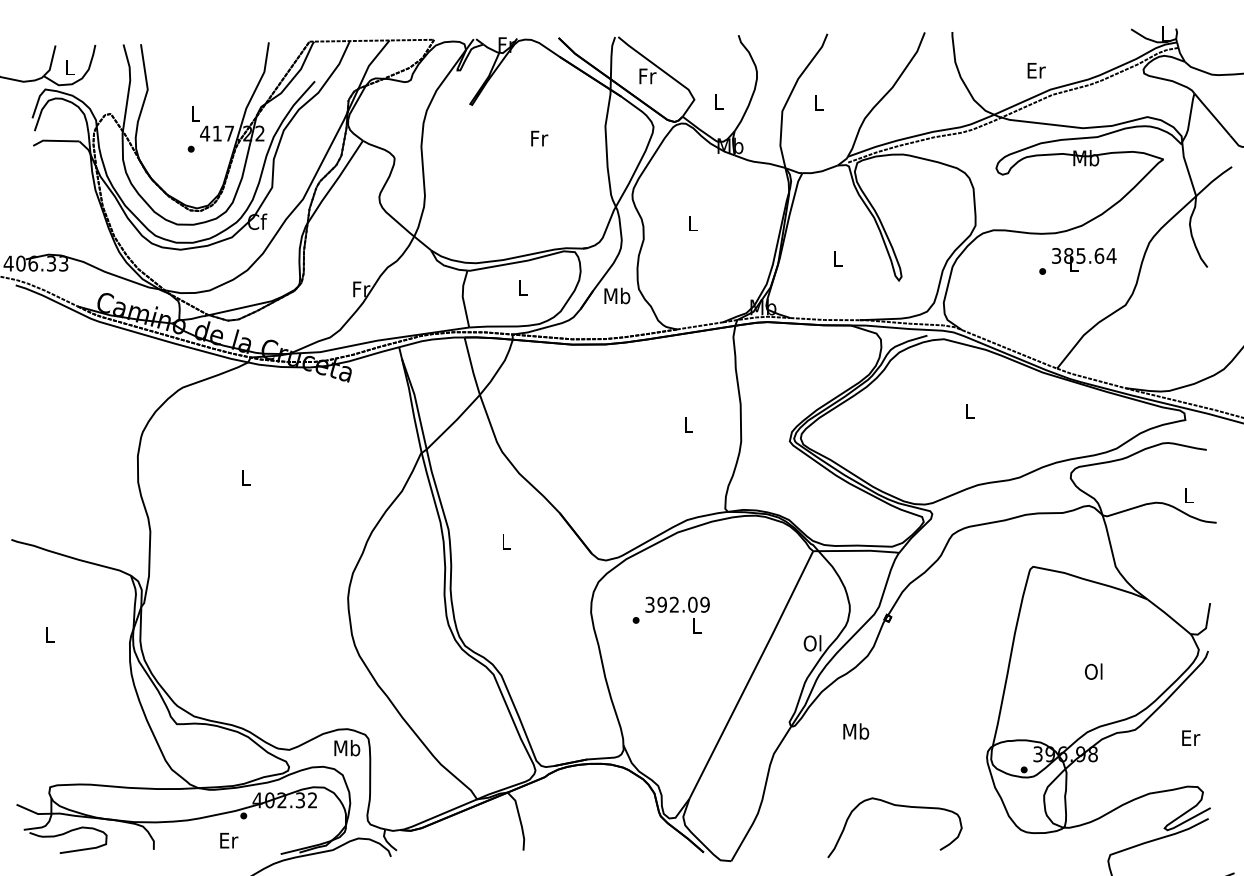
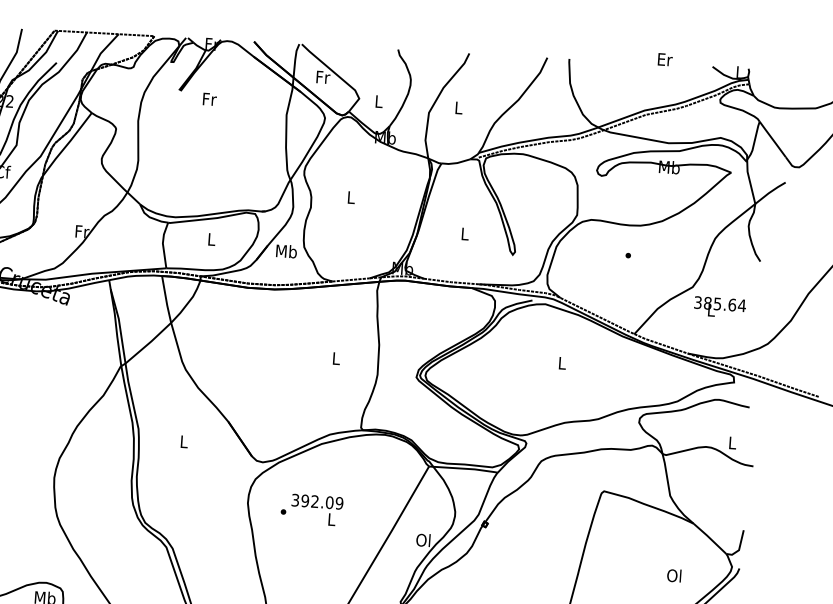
text: (1036, 70) -> (665, 59), moved
text: (539, 138) -> (209, 99), moved
text: (1084, 259) -> (720, 307), moved
text: (1093, 671) -> (674, 575), moved

